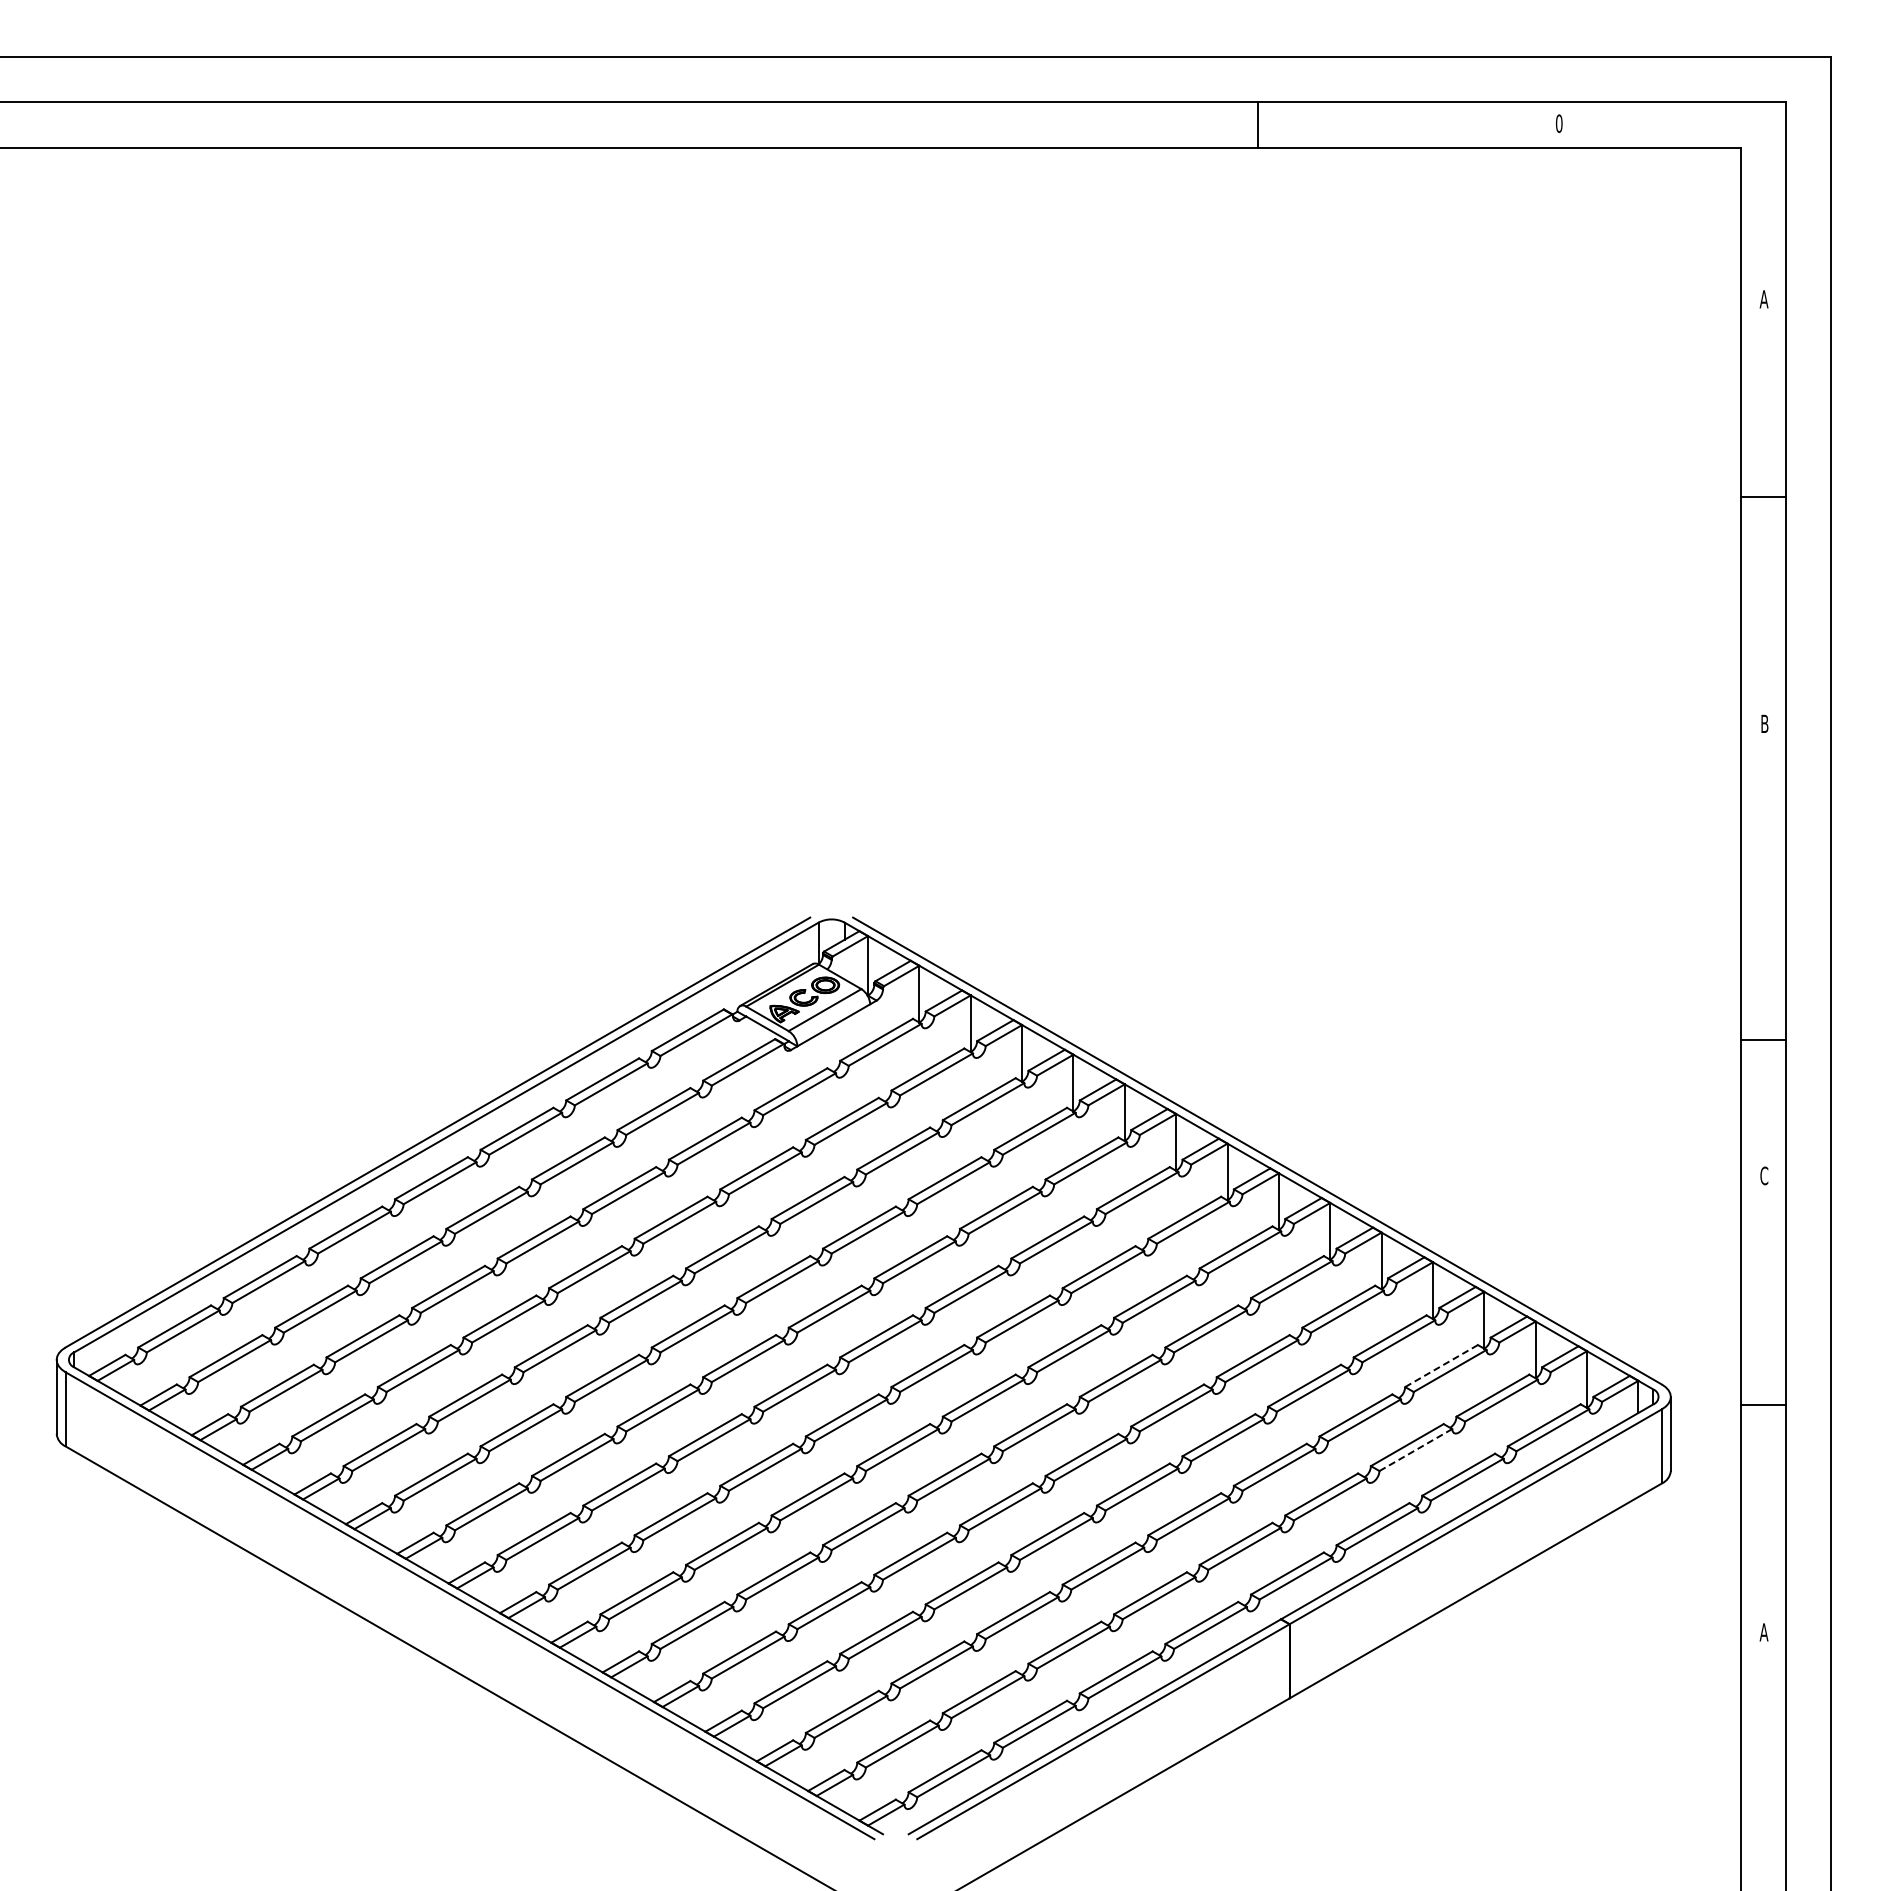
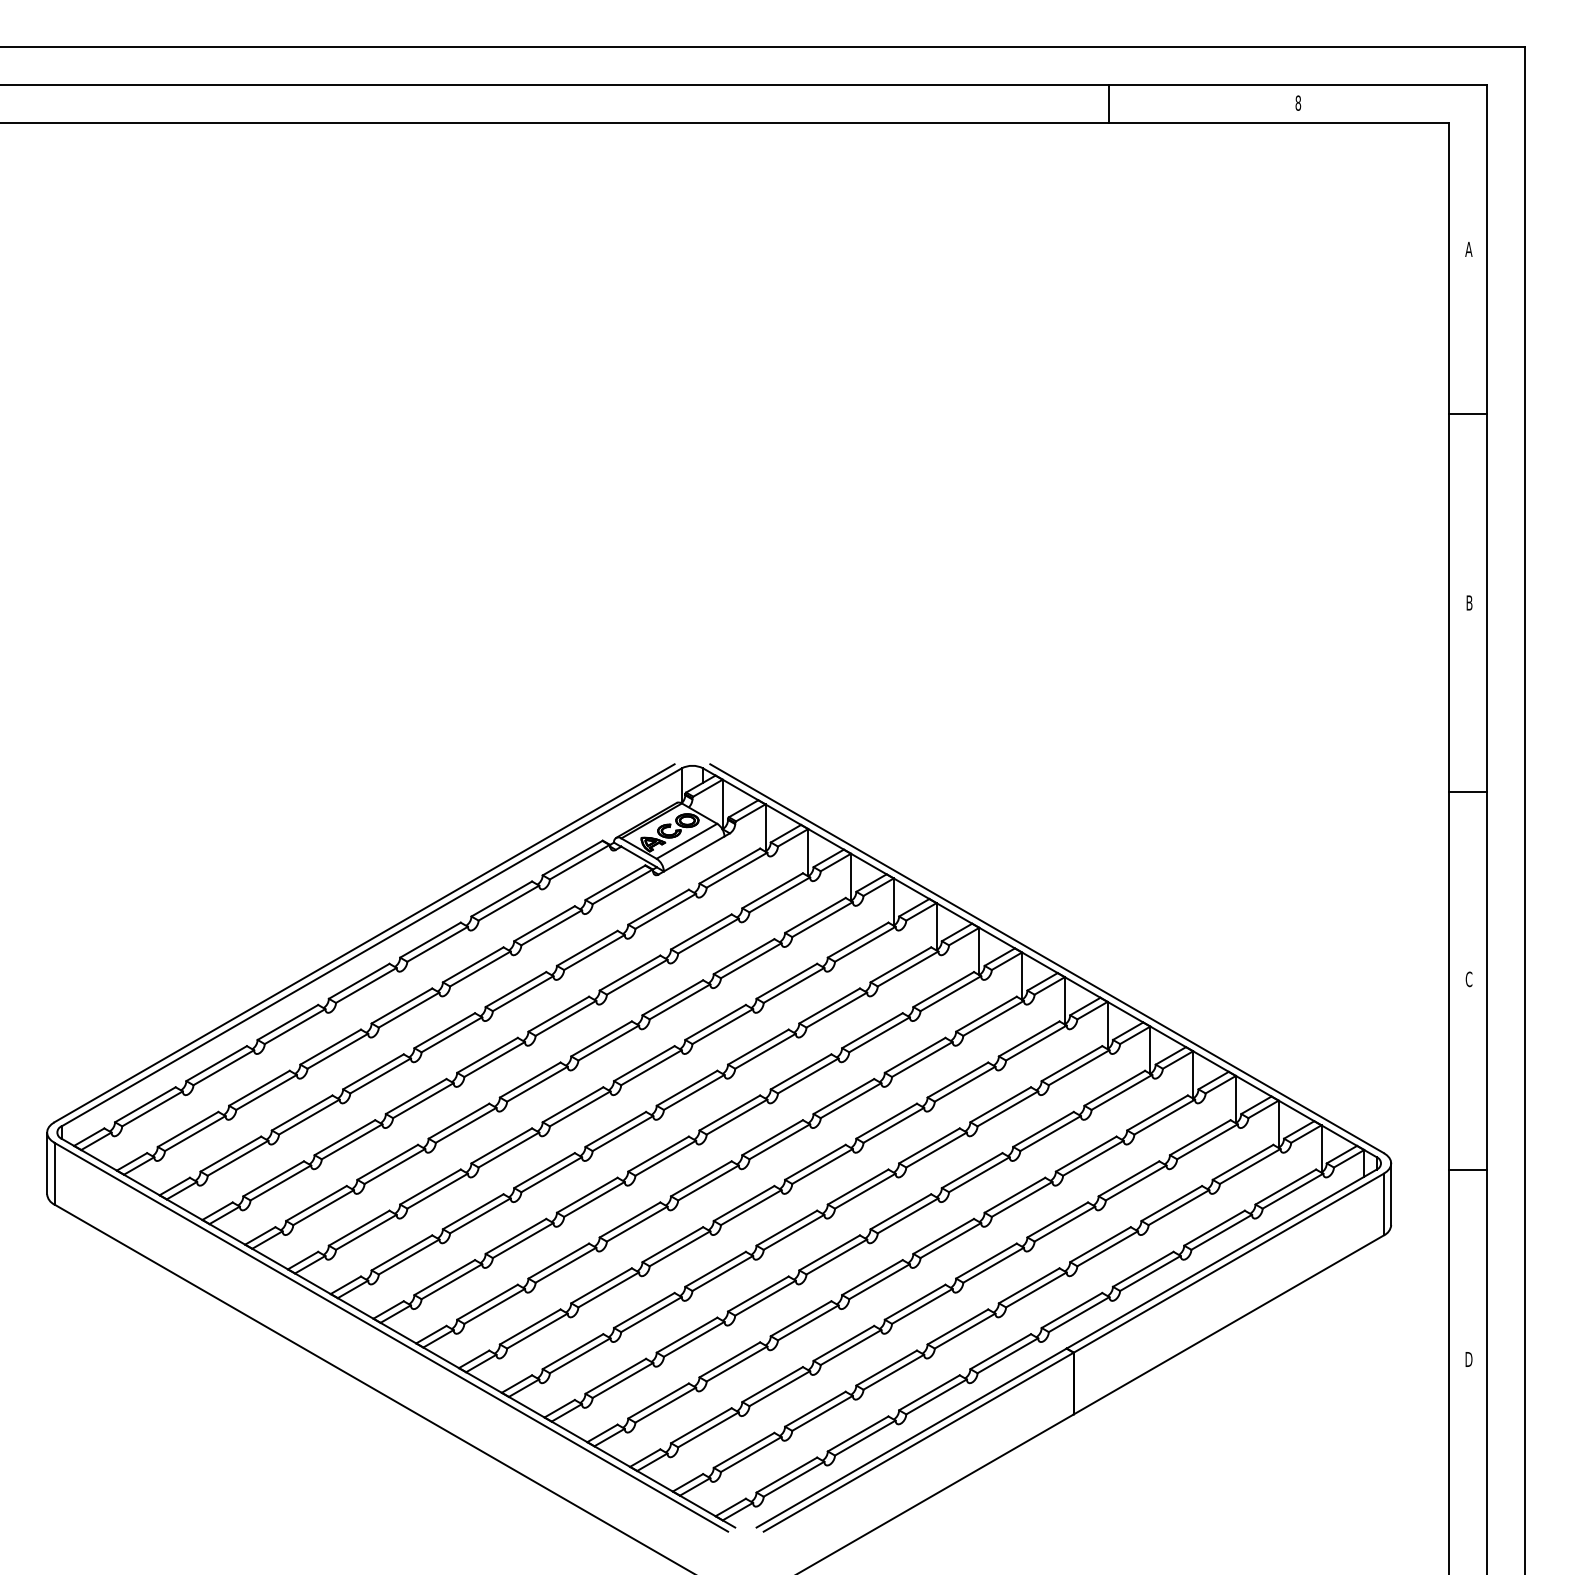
text: (1558, 123) -> (1297, 103), 0 -> 8
line: (1257, 124) -> (1108, 103), moved
line: (1762, 1040) -> (1467, 792), moved
line: (1441, 1366) -> (1200, 1138), dashed -> solid
line: (1415, 1450) -> (1178, 1208), dashed -> solid
text: (1763, 1632) -> (1468, 1359), A -> D

